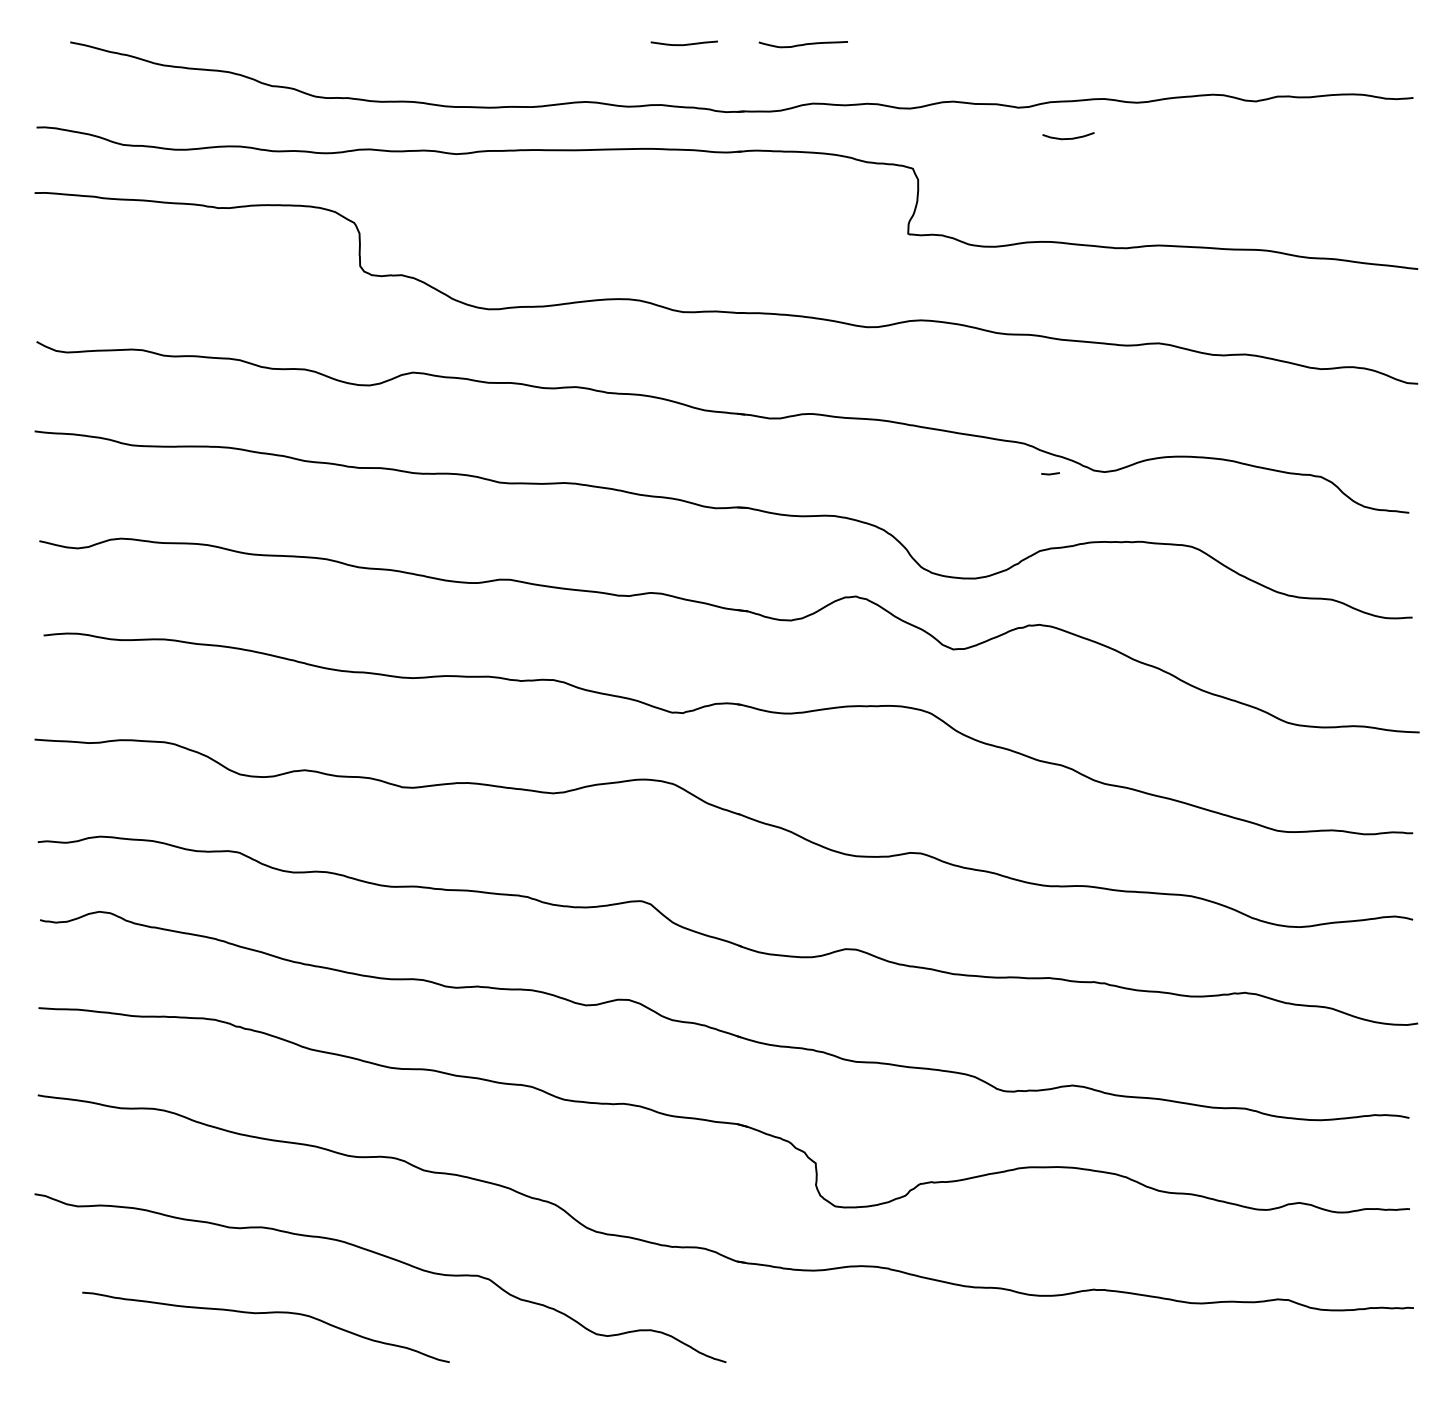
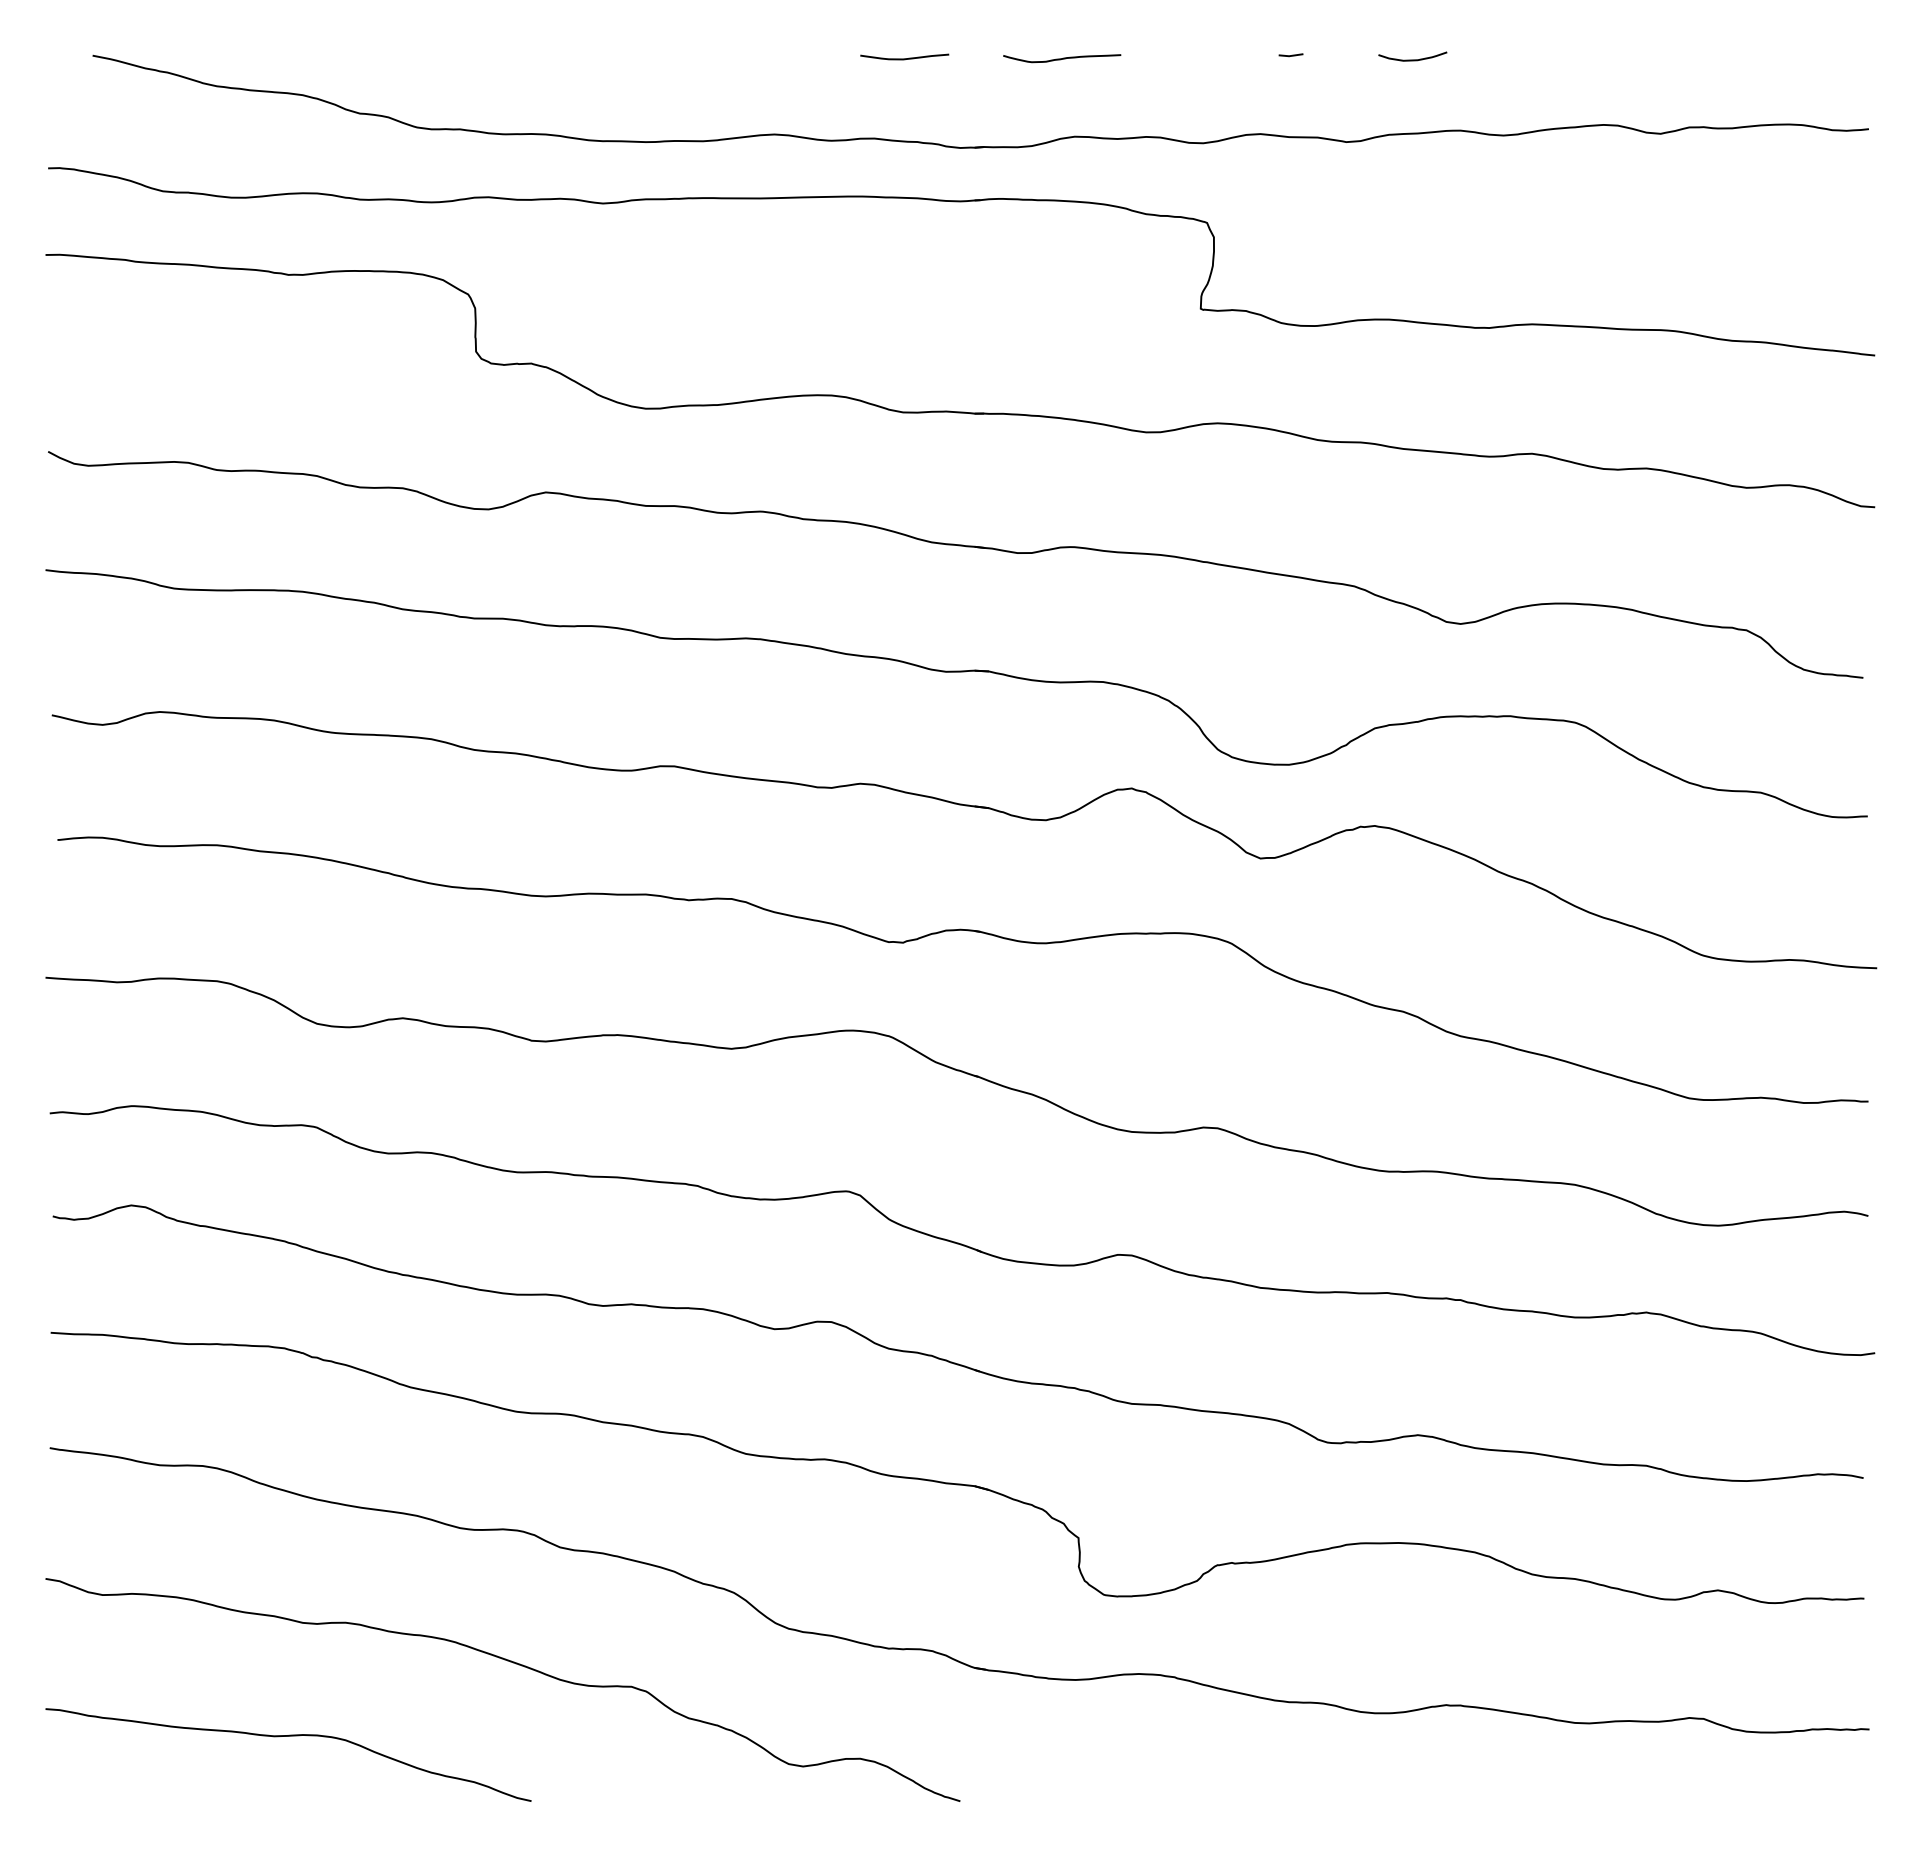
curve: (1068, 138) -> (1412, 59), moved
line: (1050, 474) -> (1290, 55), moved
curve: (265, 1313) -> (288, 1736), moved

